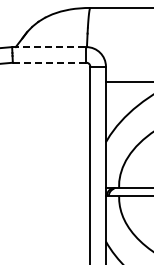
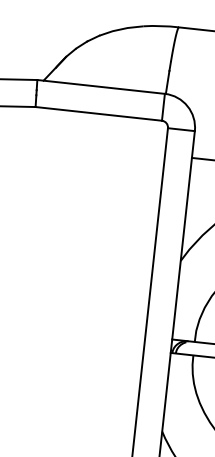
line: (49, 47) -> (101, 87), dashed -> solid
line: (49, 62) -> (98, 113), dashed -> solid

